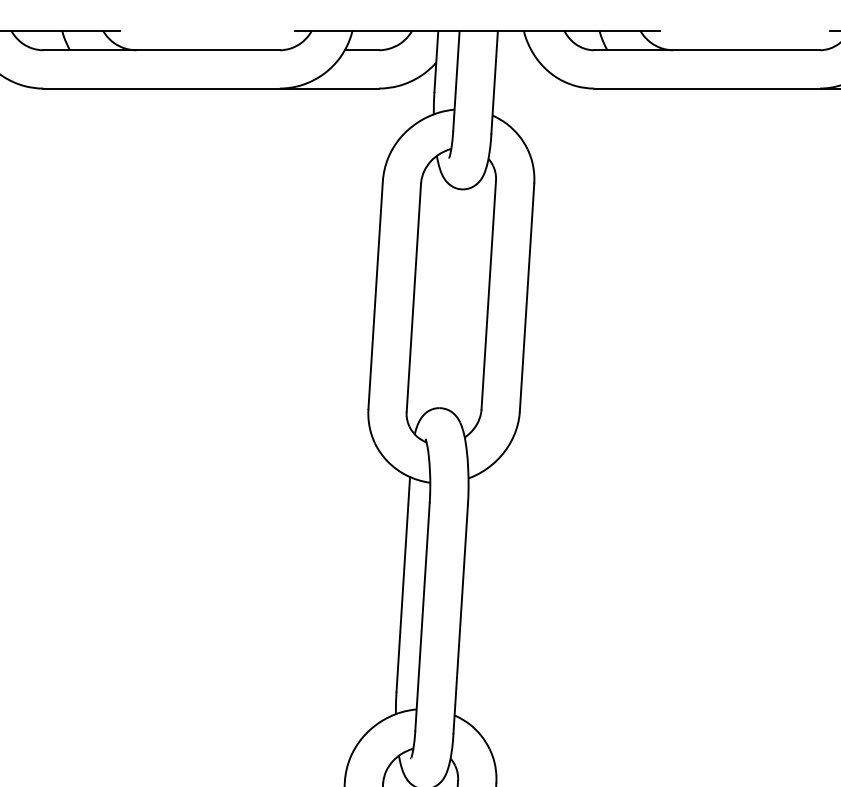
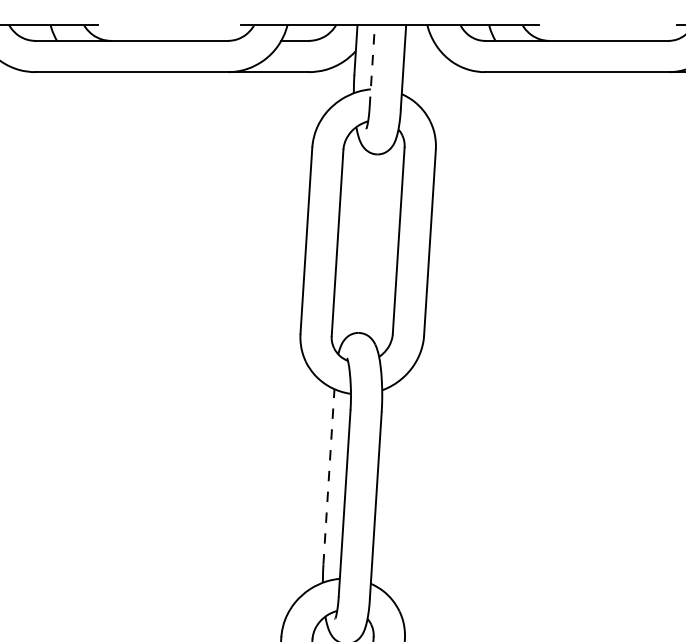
line: (456, 81) -> (372, 66), solid -> dashed
line: (402, 584) -> (328, 476), solid -> dashed

